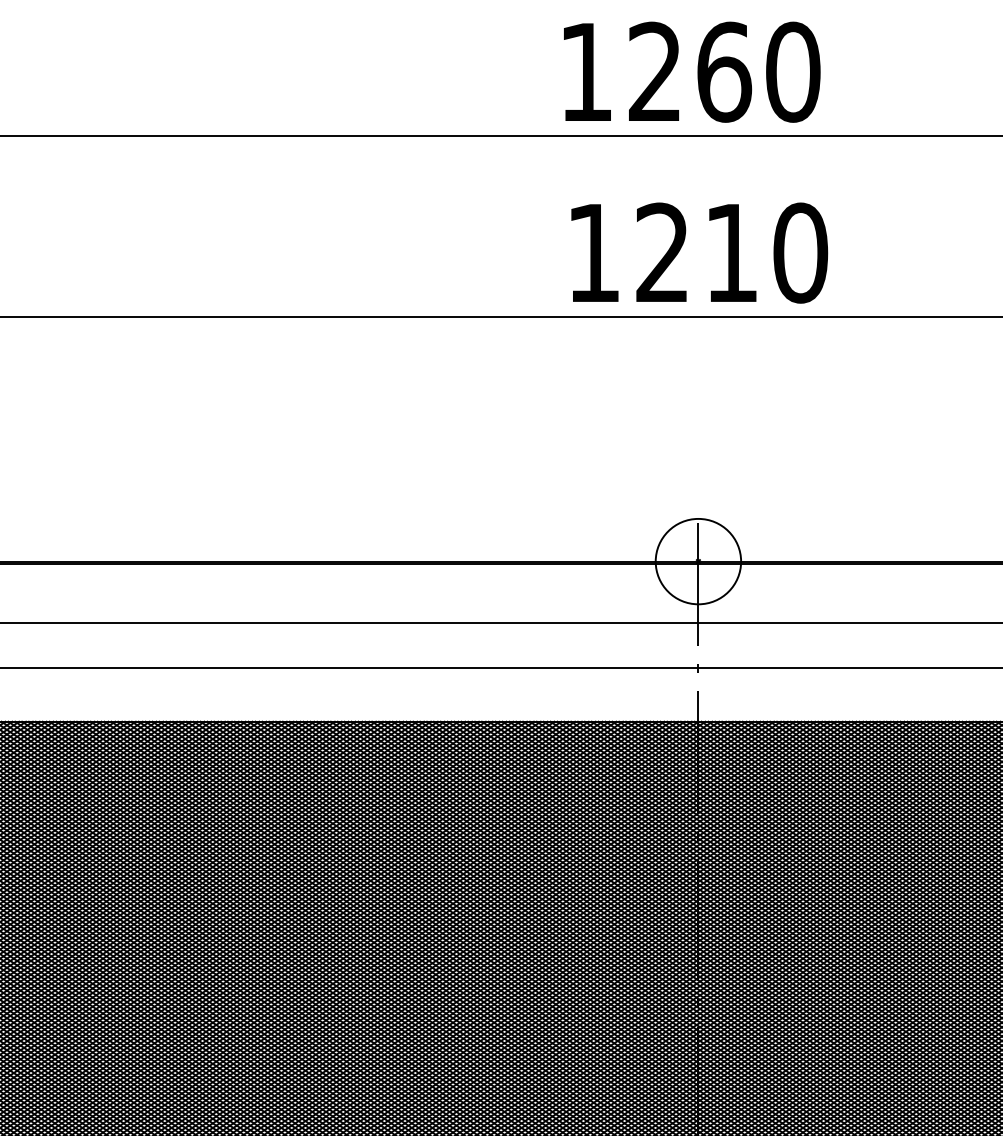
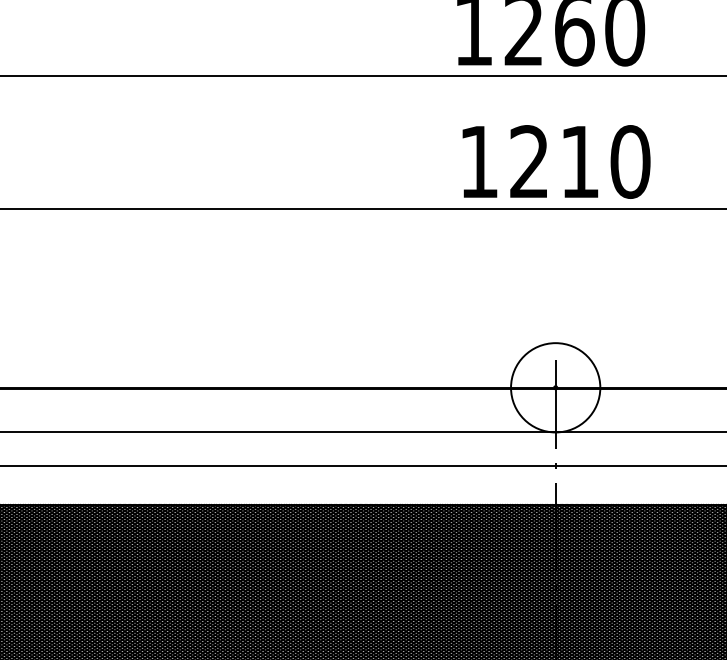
circle: (698, 561) -> (555, 387), size x1.43

